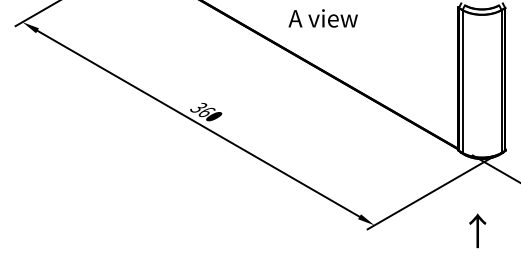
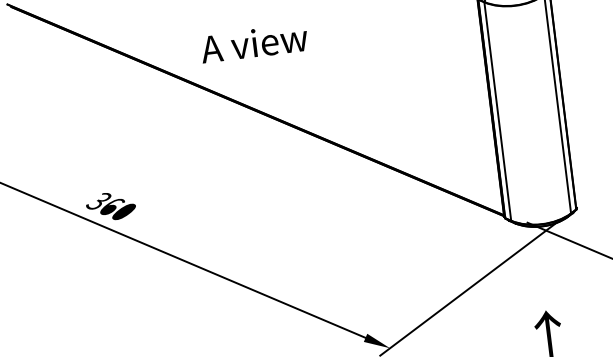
text: (322, 18) -> (253, 43), moved

